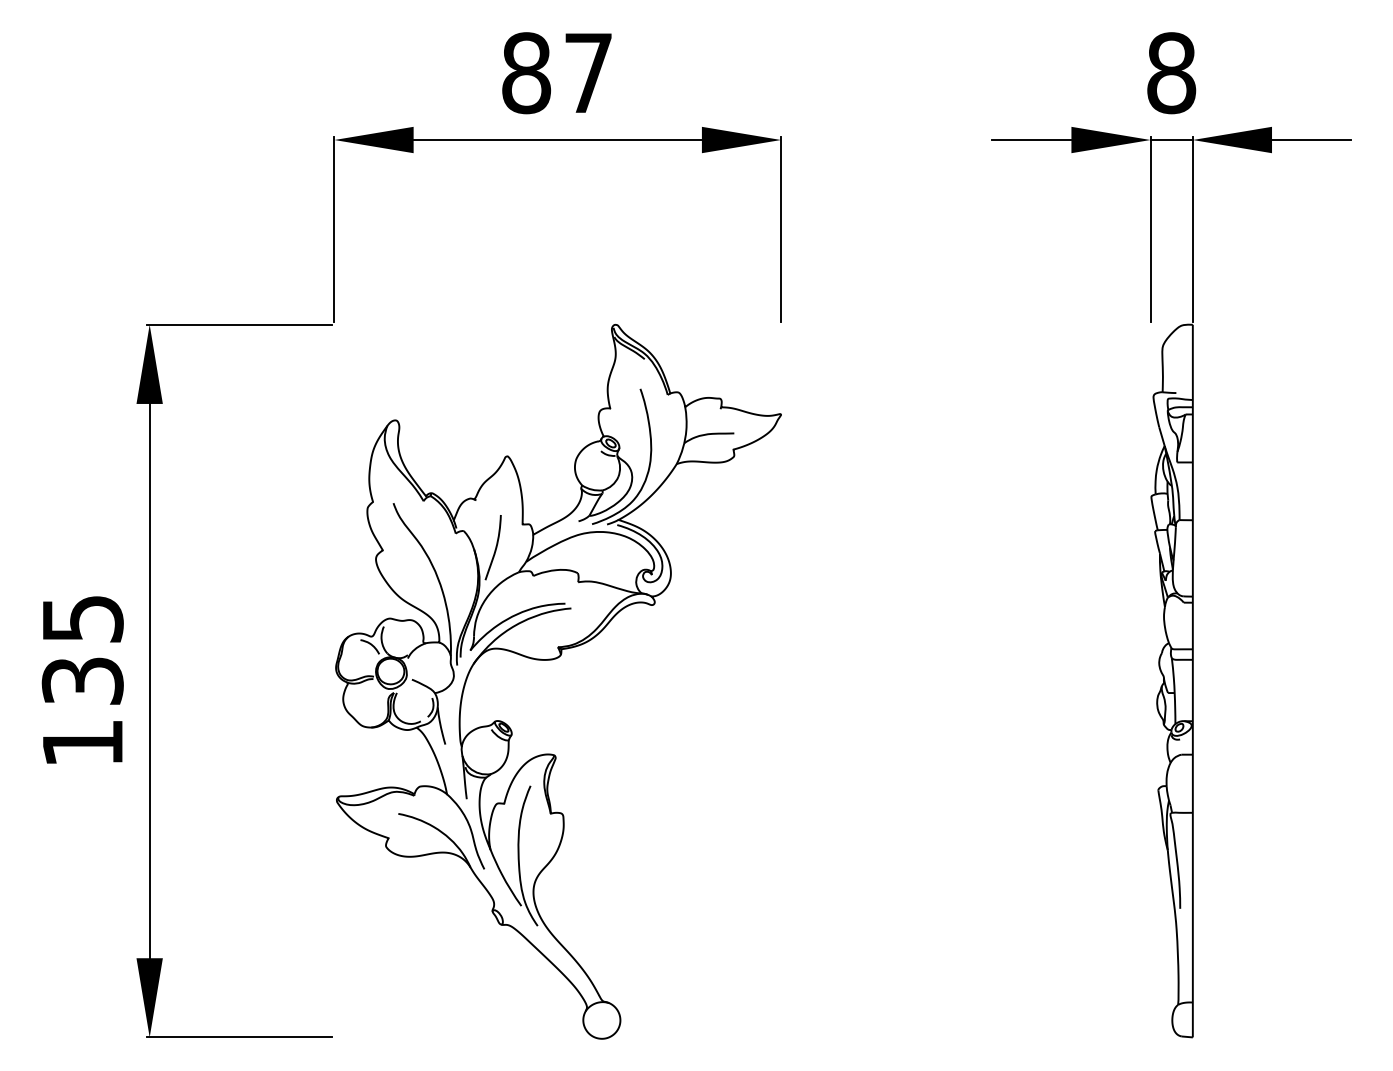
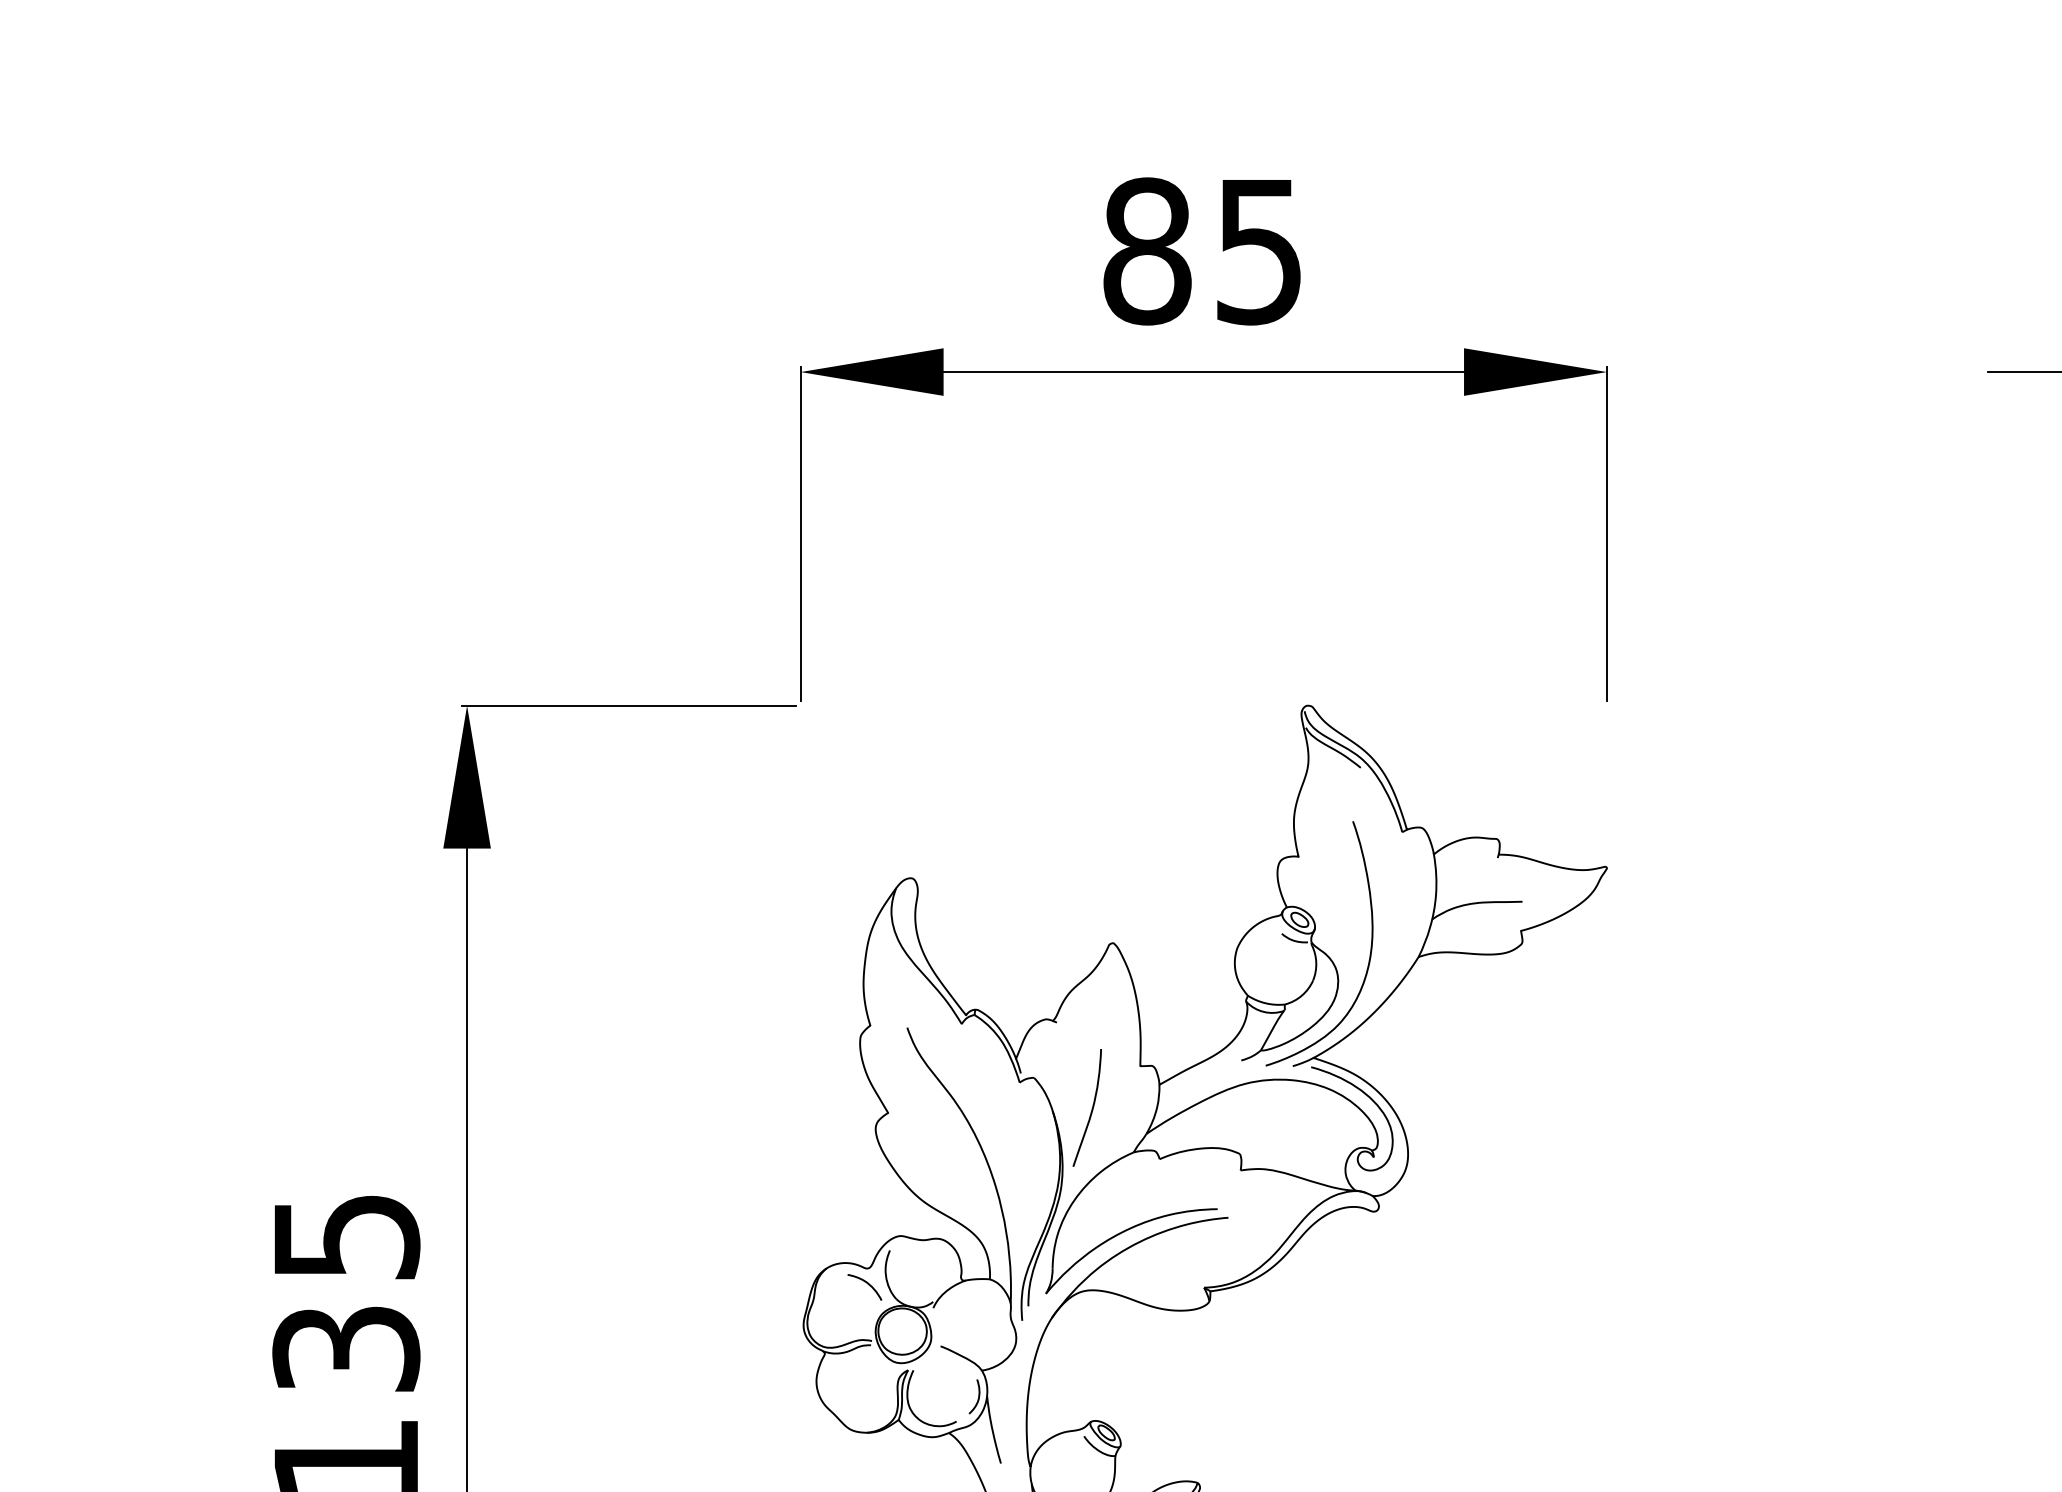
text: (588, 73) -> (1259, 251), 87 -> 85

